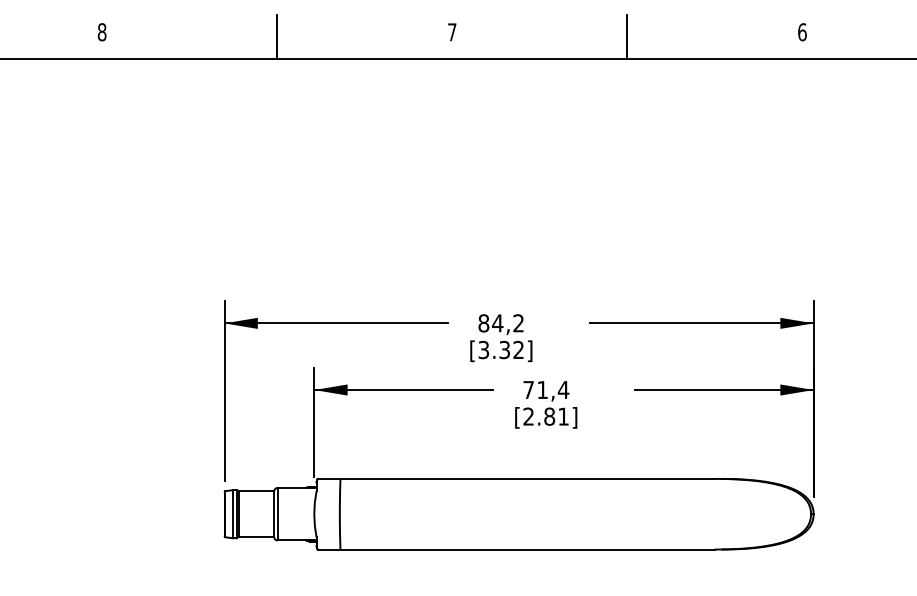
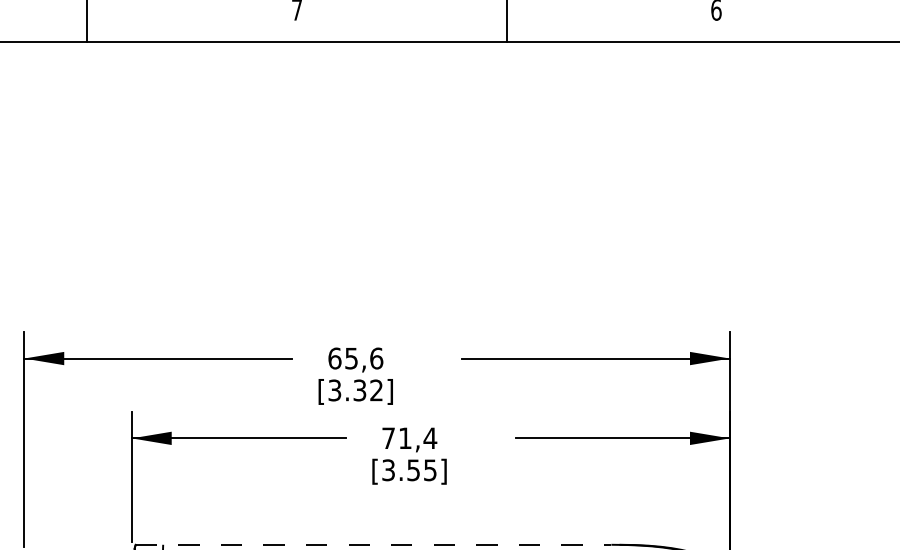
text: (501, 323) -> (356, 358), 84,2 -> 65,6
text: (545, 416) -> (408, 470), [2.81] -> [3.55]
line: (516, 478) -> (373, 544), solid -> dashed

